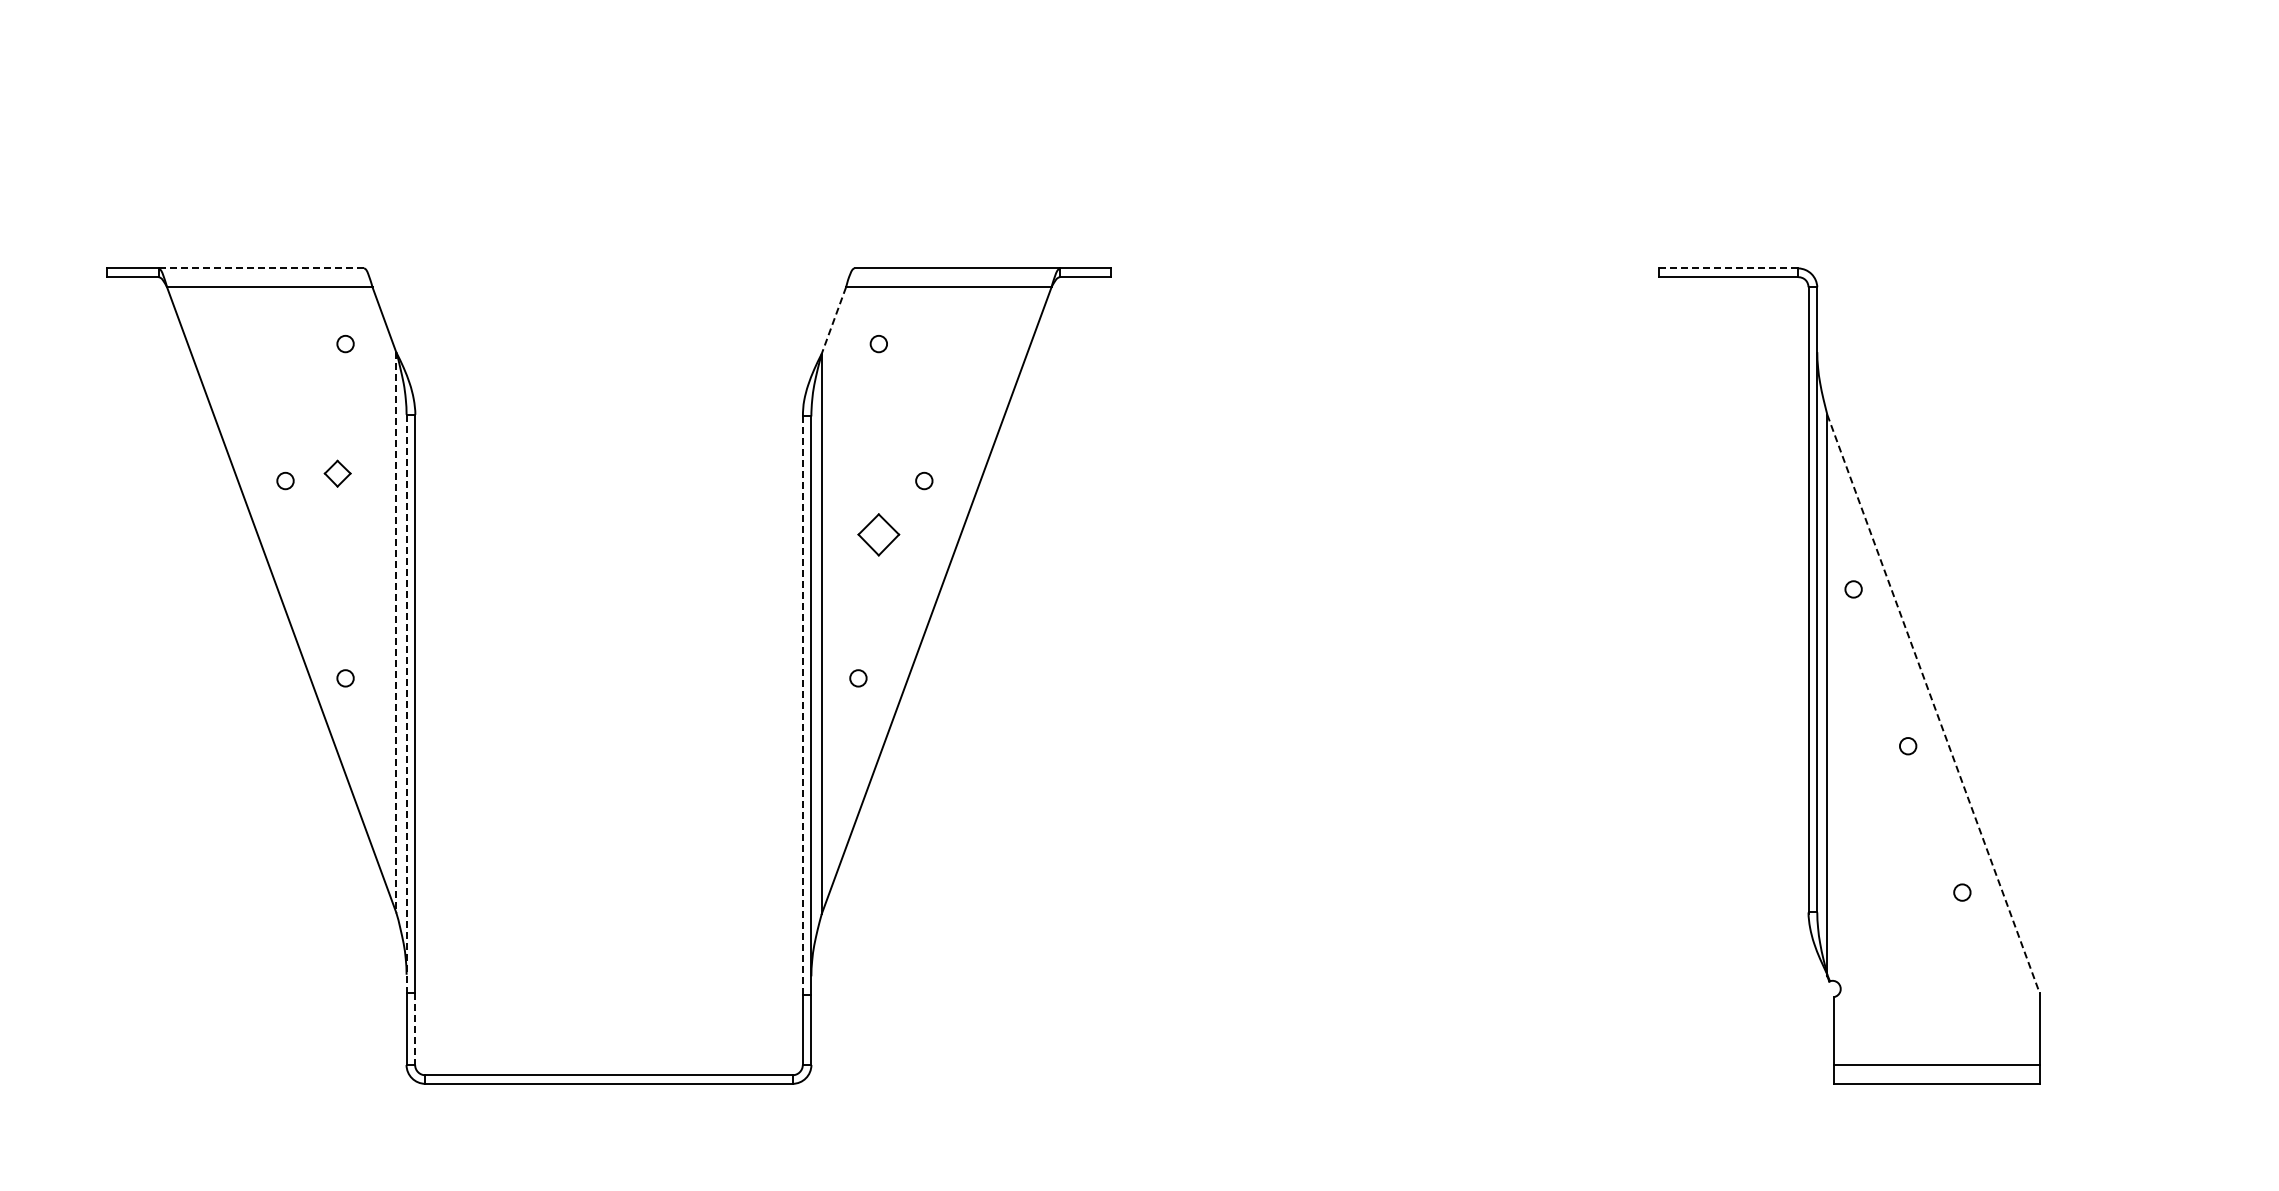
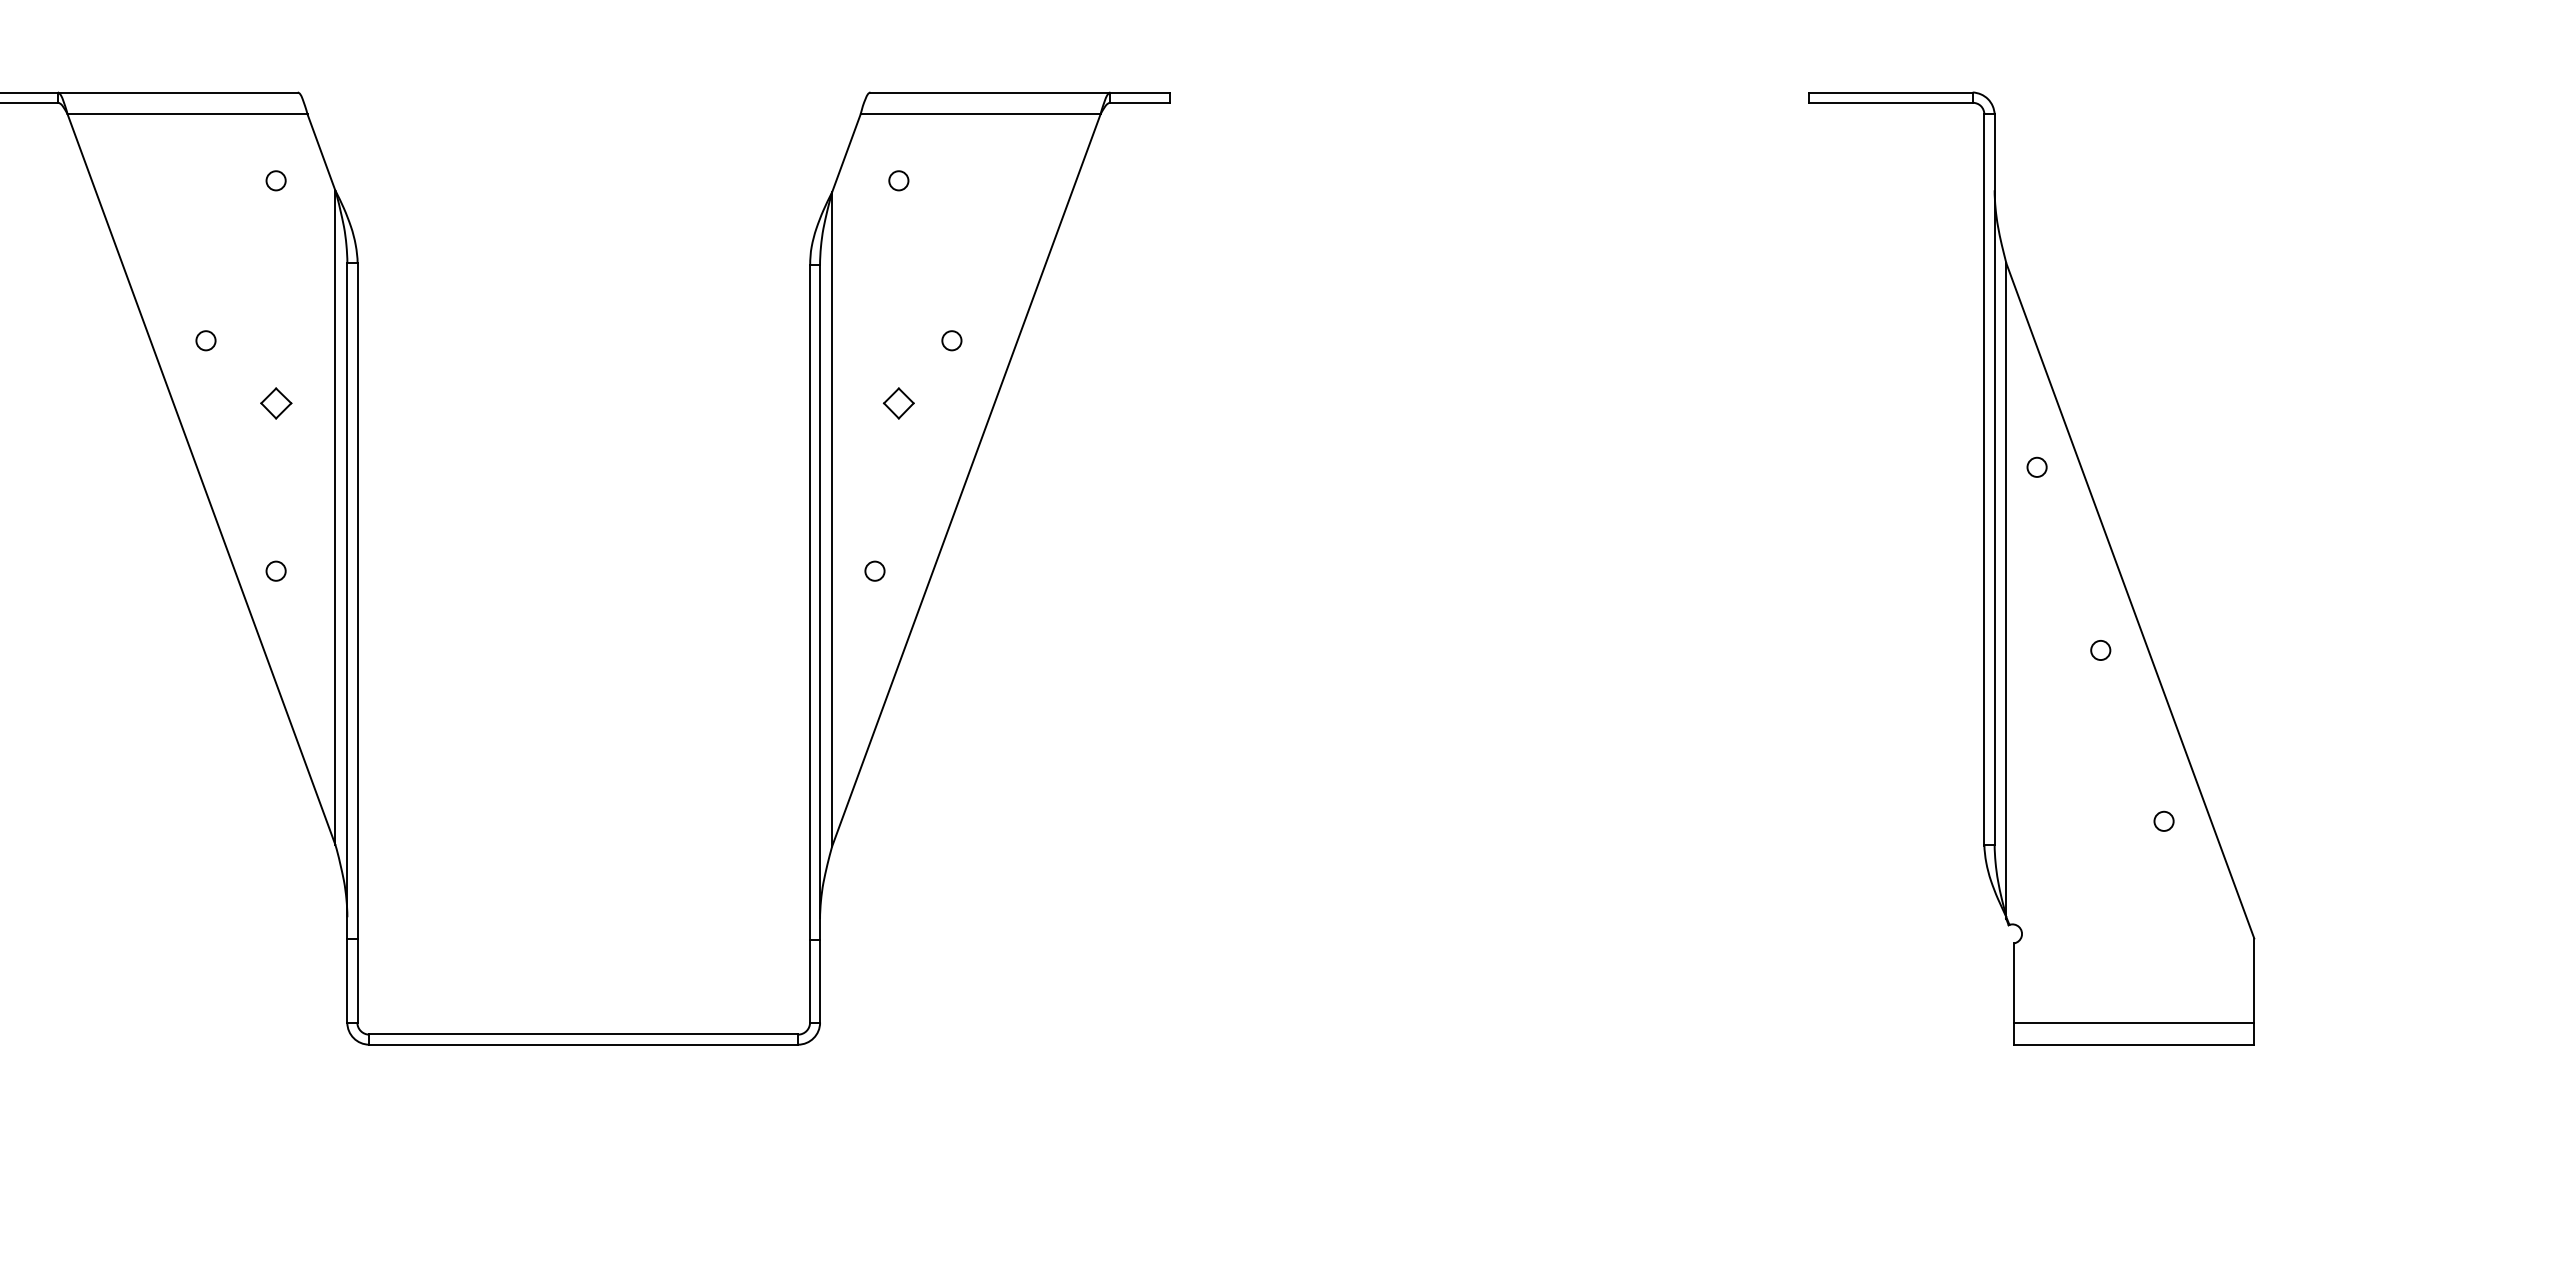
line: (261, 268) -> (177, 92), dashed -> solid
line: (1728, 268) -> (1890, 92), dashed -> solid
line: (833, 320) -> (845, 153), dashed -> solid
part: (337, 473) -> (276, 403), moved
part: (878, 534) -> (898, 403), size x0.62
line: (396, 632) -> (335, 517), dashed -> solid
line: (1933, 703) -> (2130, 600), dashed -> solid
line: (406, 704) -> (347, 601), dashed -> solid
line: (802, 704) -> (809, 601), dashed -> solid
line: (415, 1029) -> (357, 981), dashed -> solid

